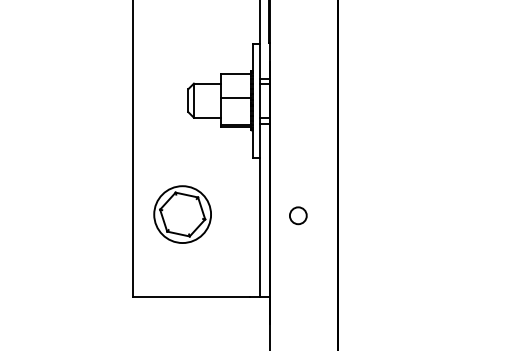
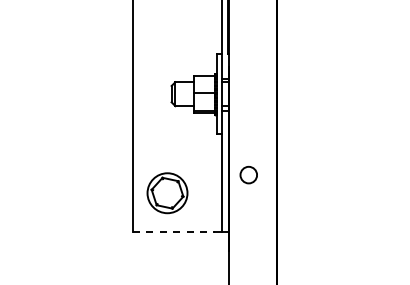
part: (182, 214) -> (167, 193), moved
circle: (297, 214) -> (248, 174), size x1.4
line: (191, 296) -> (173, 231), solid -> dashed

